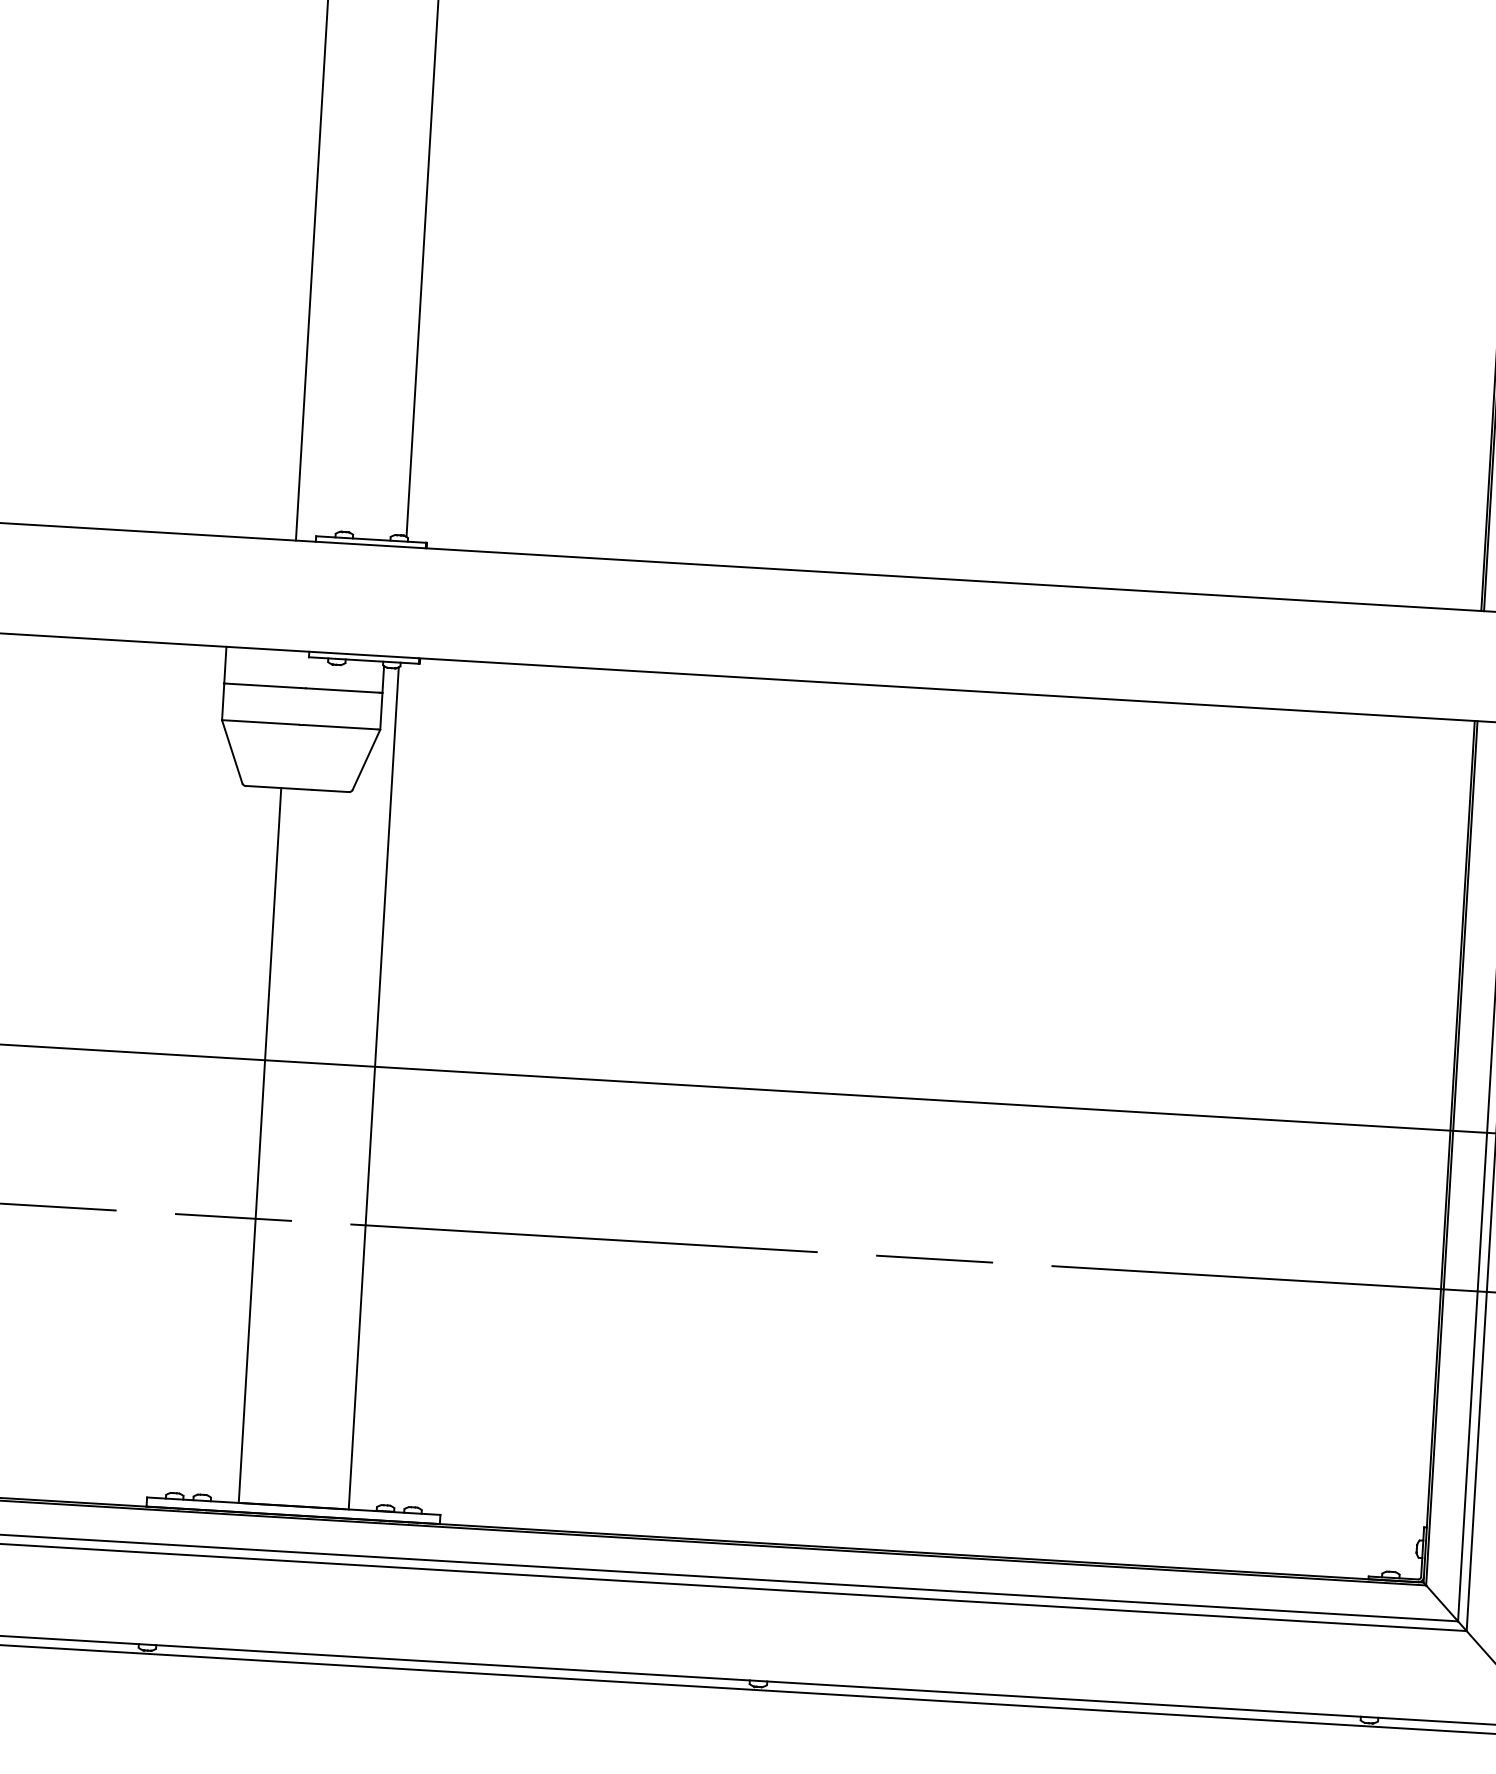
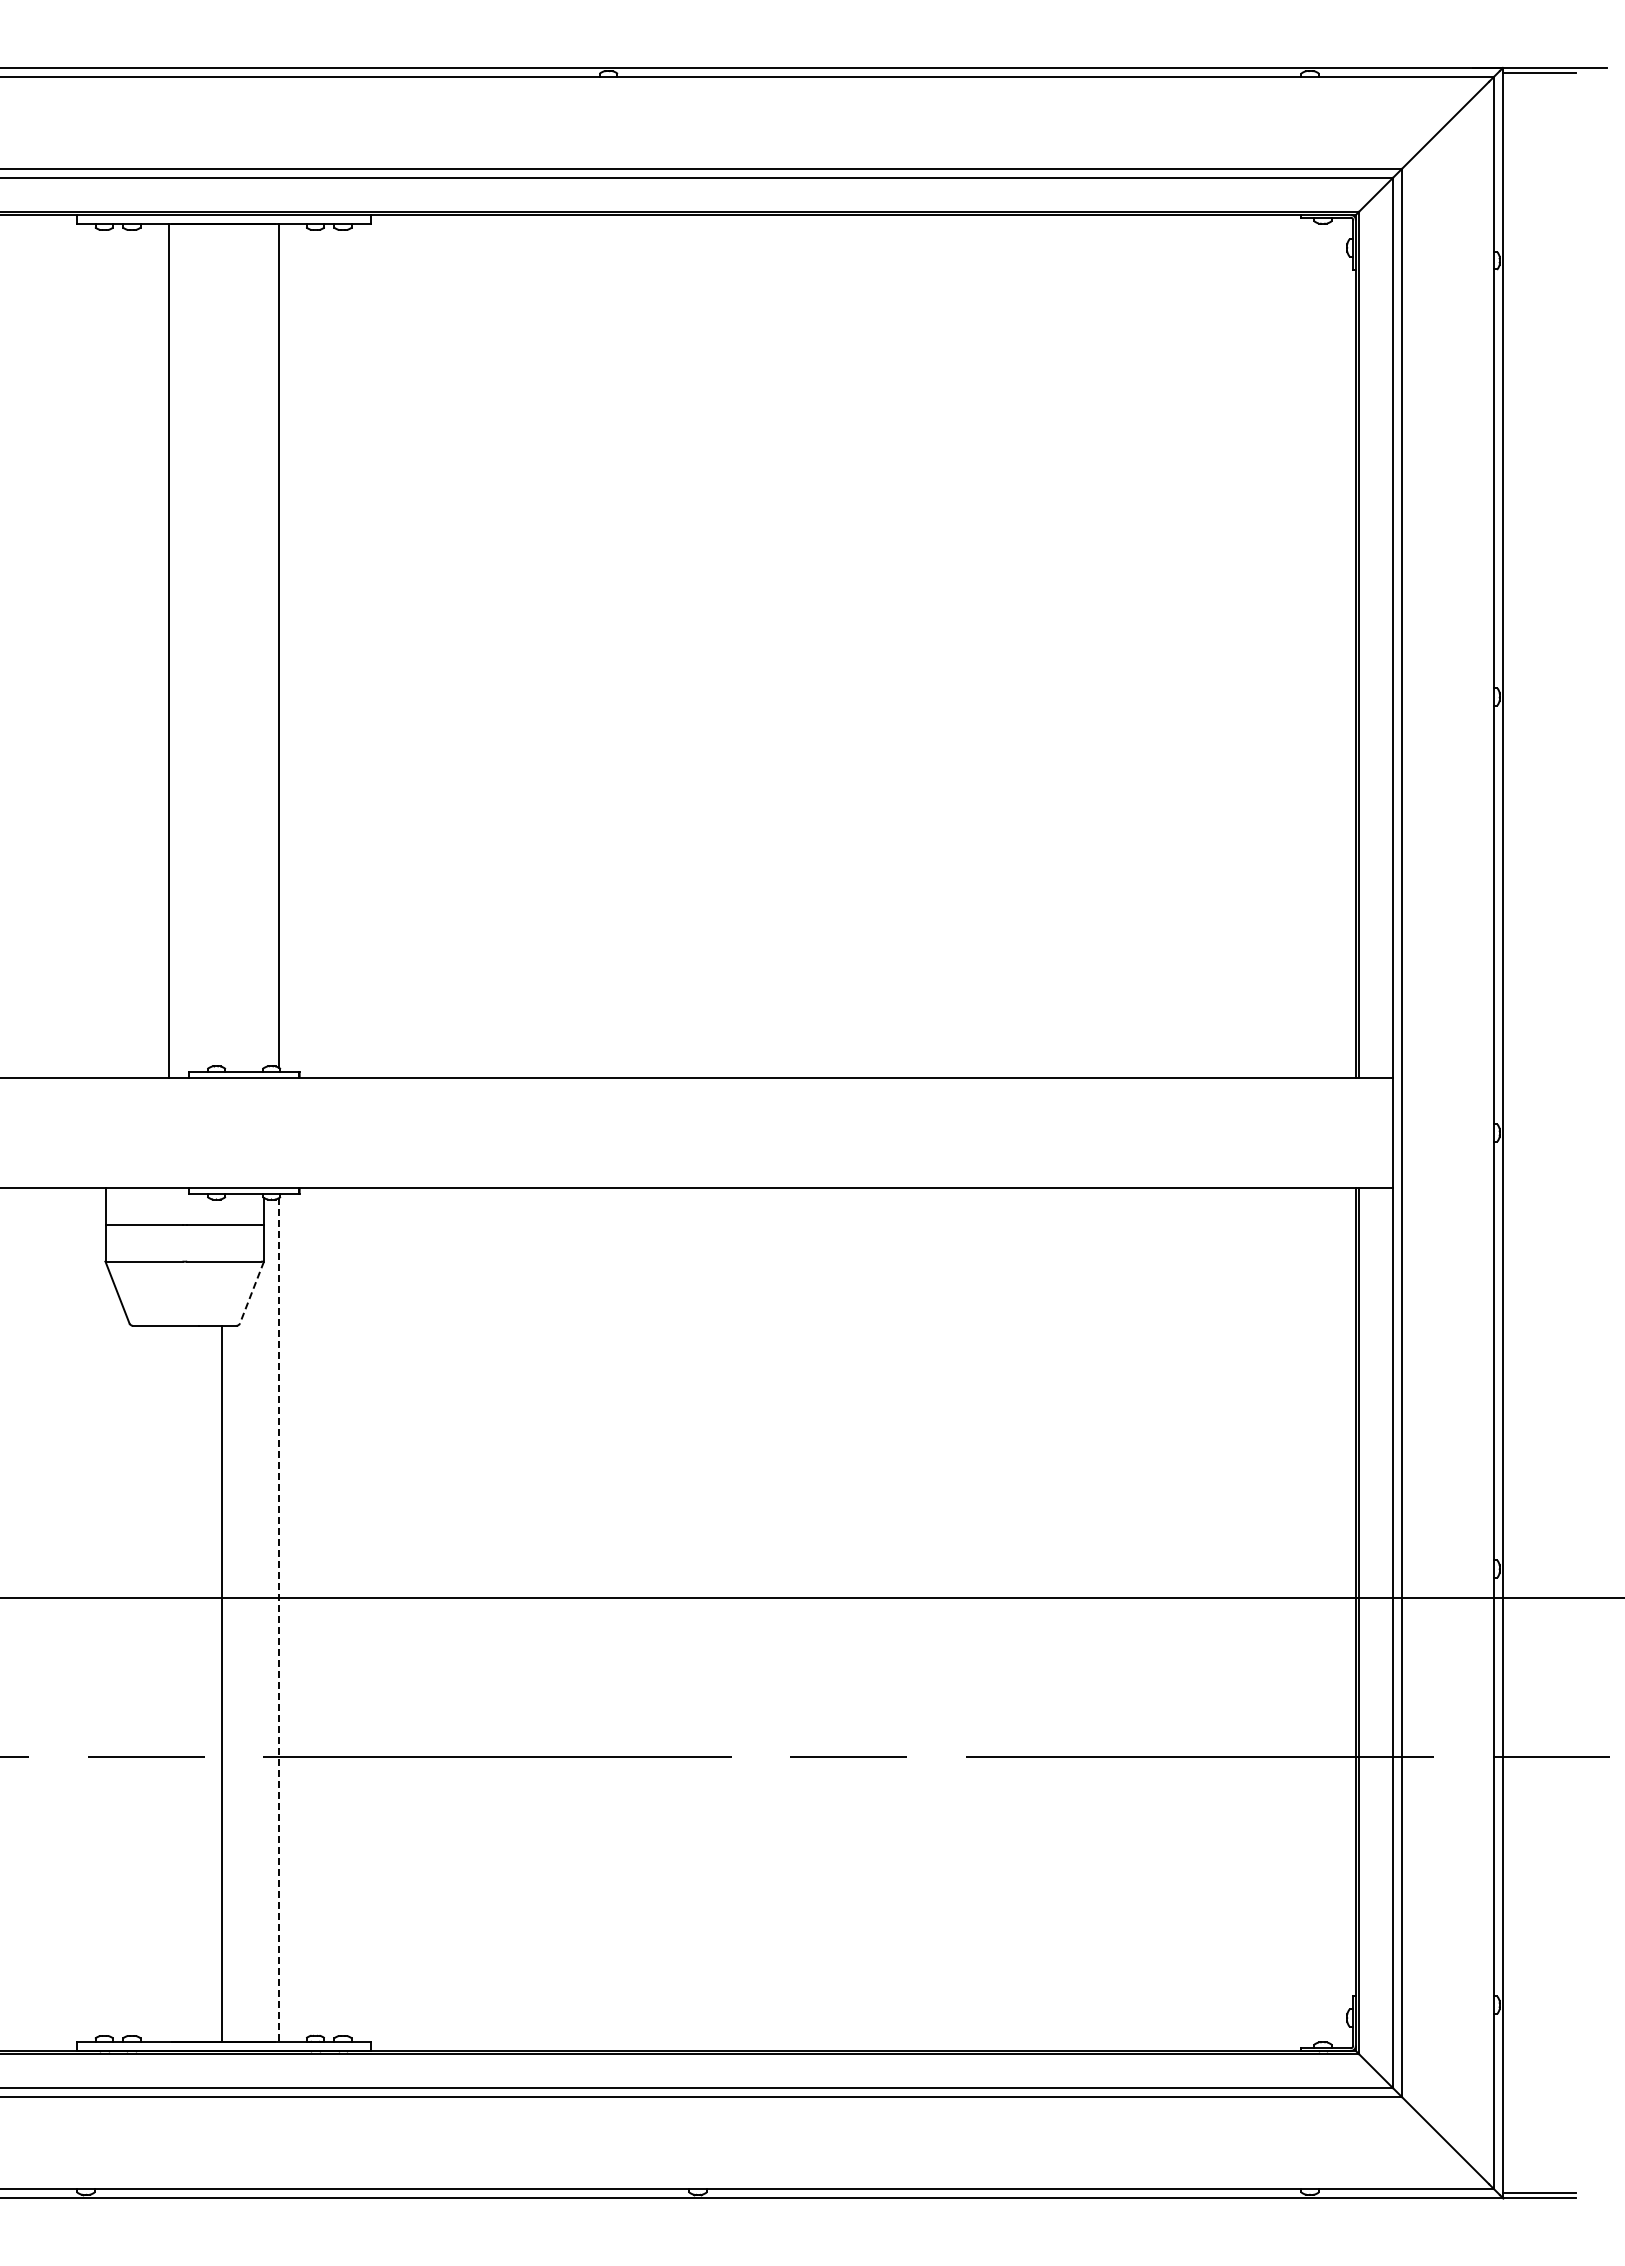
line: (365, 760) -> (251, 1293), solid -> dashed
line: (373, 1088) -> (278, 1620), solid -> dashed
line: (259, 1145) -> (221, 1683), moved

